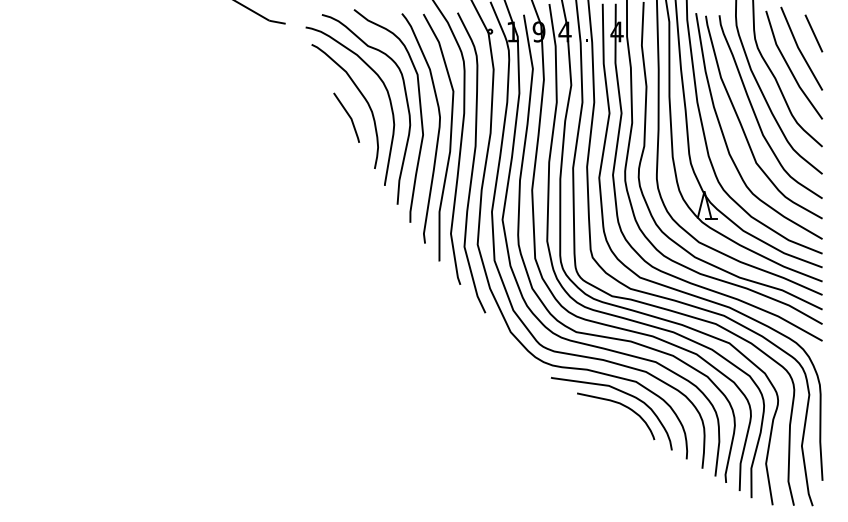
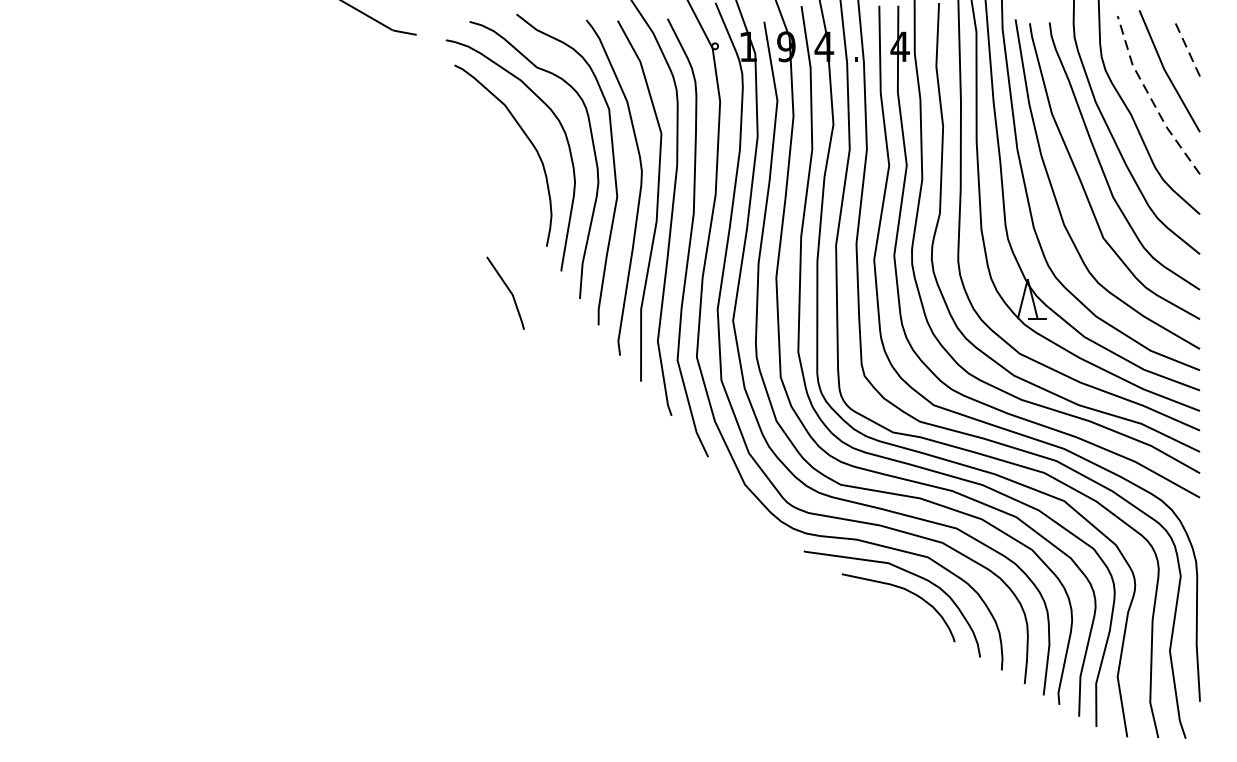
line: (813, 33) -> (1186, 49), solid -> dashed
line: (788, 67) -> (1150, 98), solid -> dashed
line: (348, 116) -> (508, 291), moved

